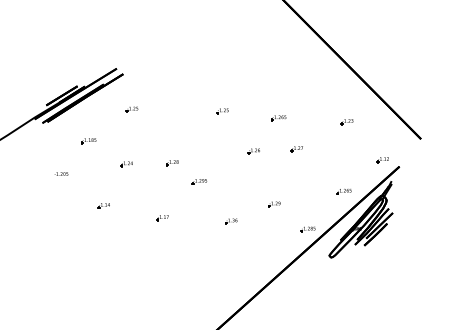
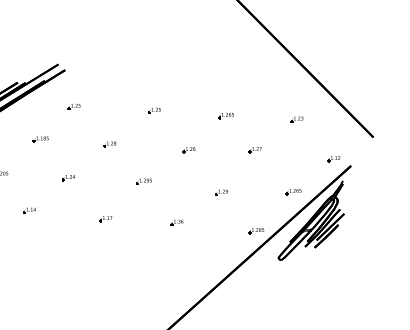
part: (222, 111) -> (154, 110), moved
part: (88, 141) -> (40, 139), moved
part: (296, 149) -> (254, 150), moved
part: (253, 151) -> (188, 150), moved
part: (172, 163) -> (109, 145), moved
part: (126, 164) -> (68, 178), moved
part: (274, 204) -> (221, 192), moved
part: (103, 205) -> (29, 210), moved

